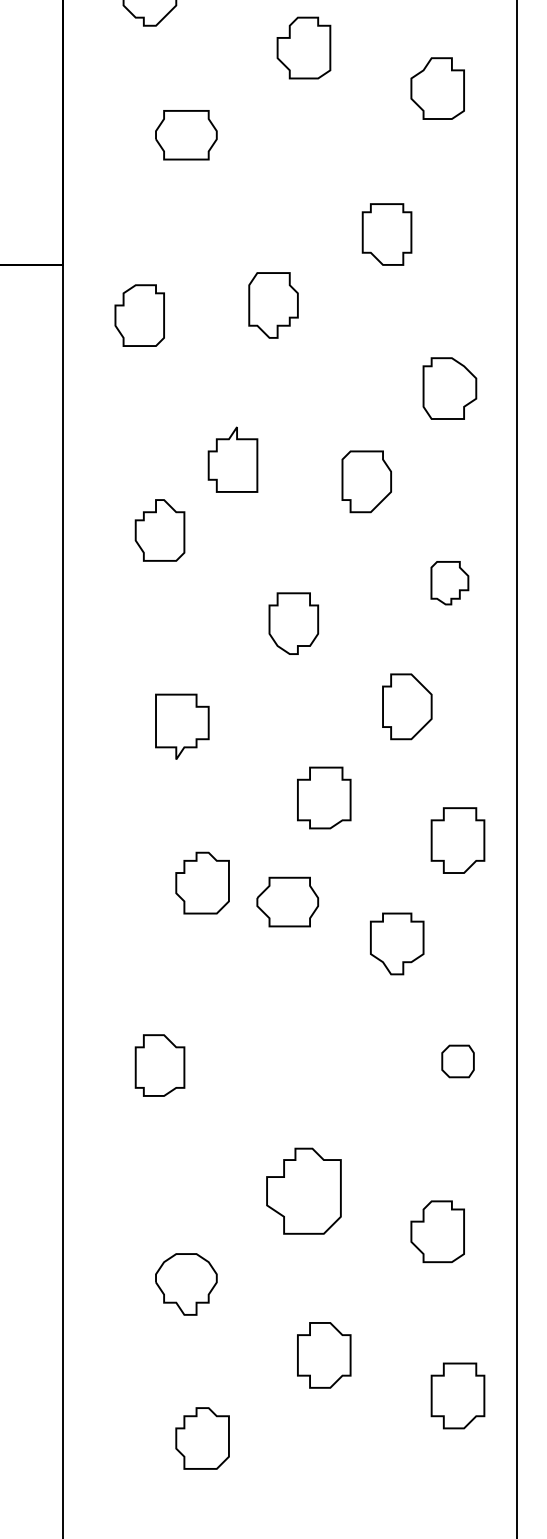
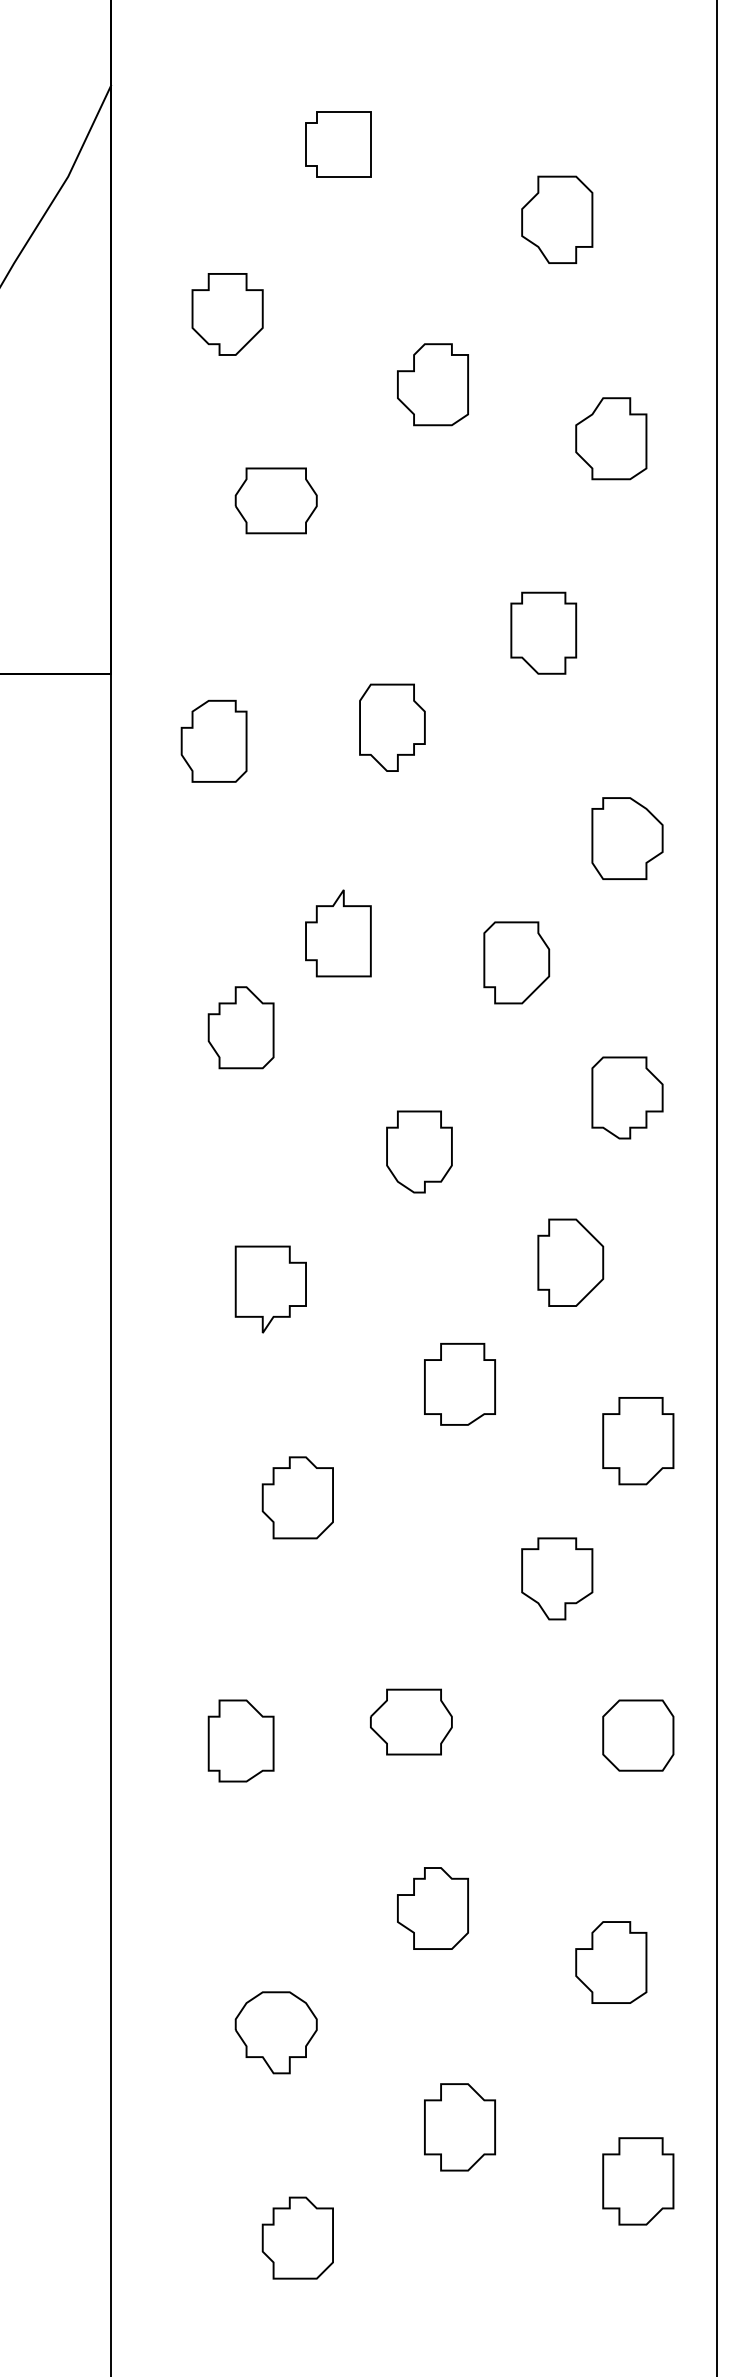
part: (449, 582) -> (627, 1097), size x1.43
part: (287, 901) -> (411, 1721), moved
part: (458, 1061) -> (638, 1735), size x1.67
part: (303, 1191) -> (432, 1908), size x0.71

